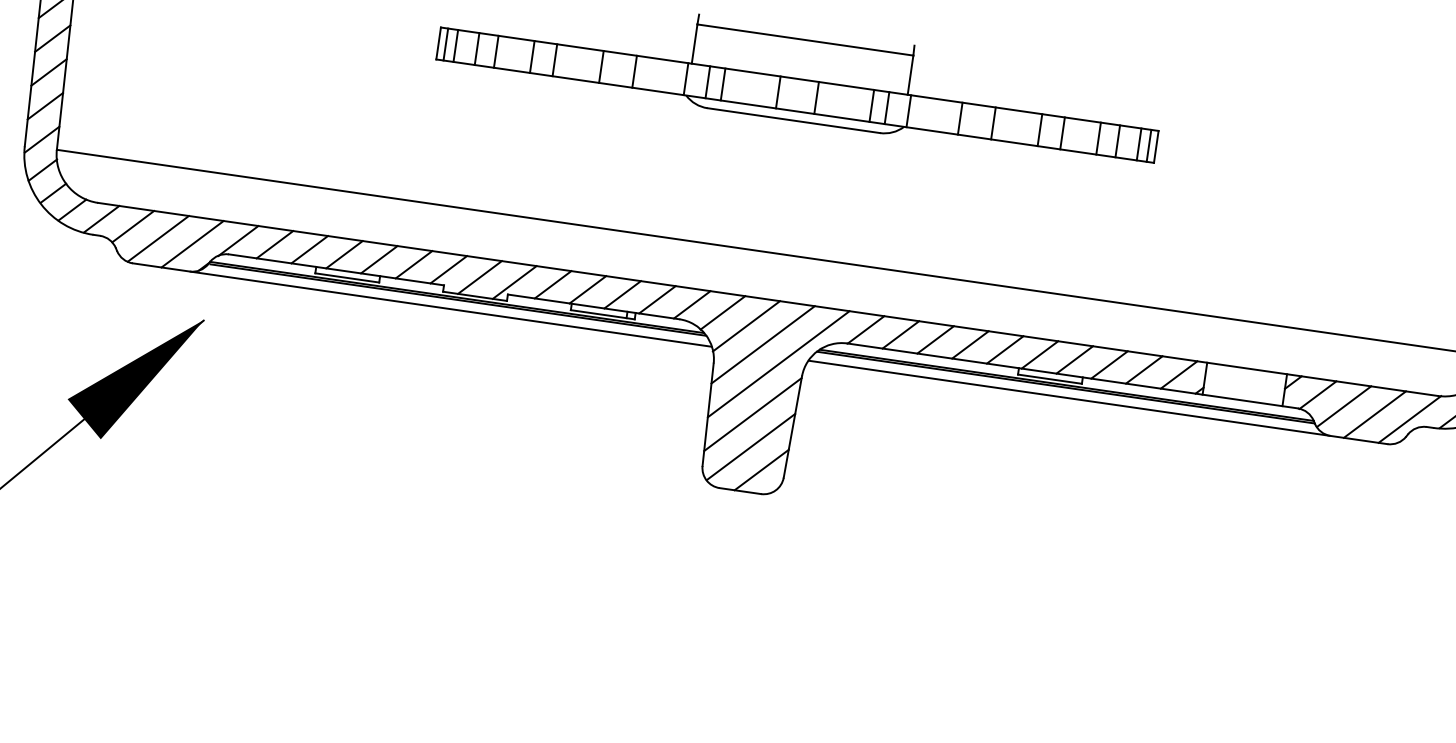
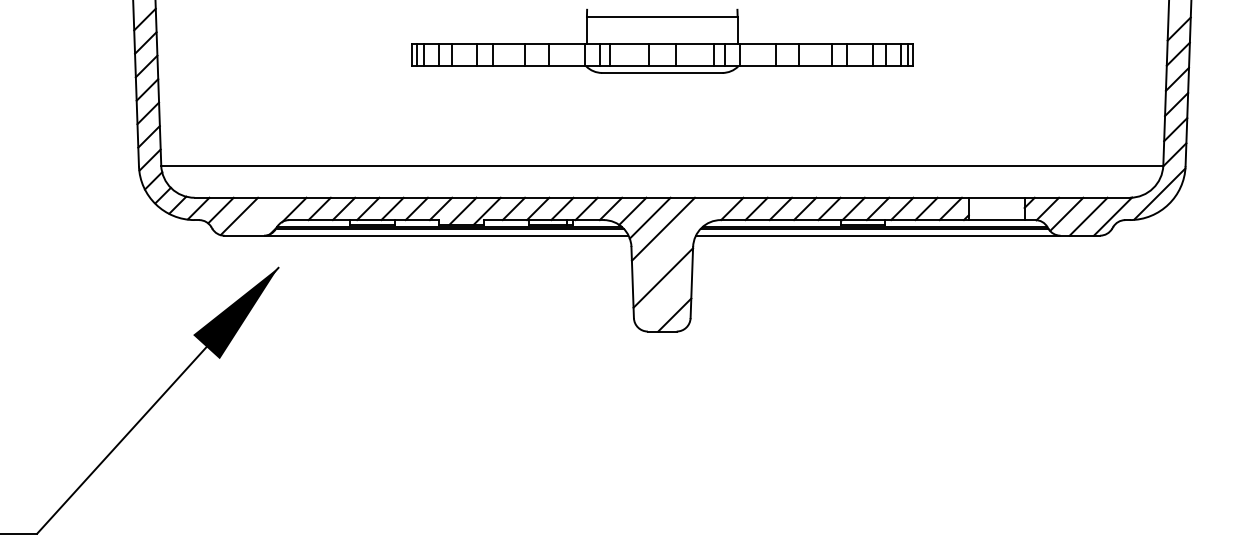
line: (192, 243) -> (263, 216), removed
line: (778, 363) -> (675, 240), removed
line: (751, 447) -> (665, 300), removed

